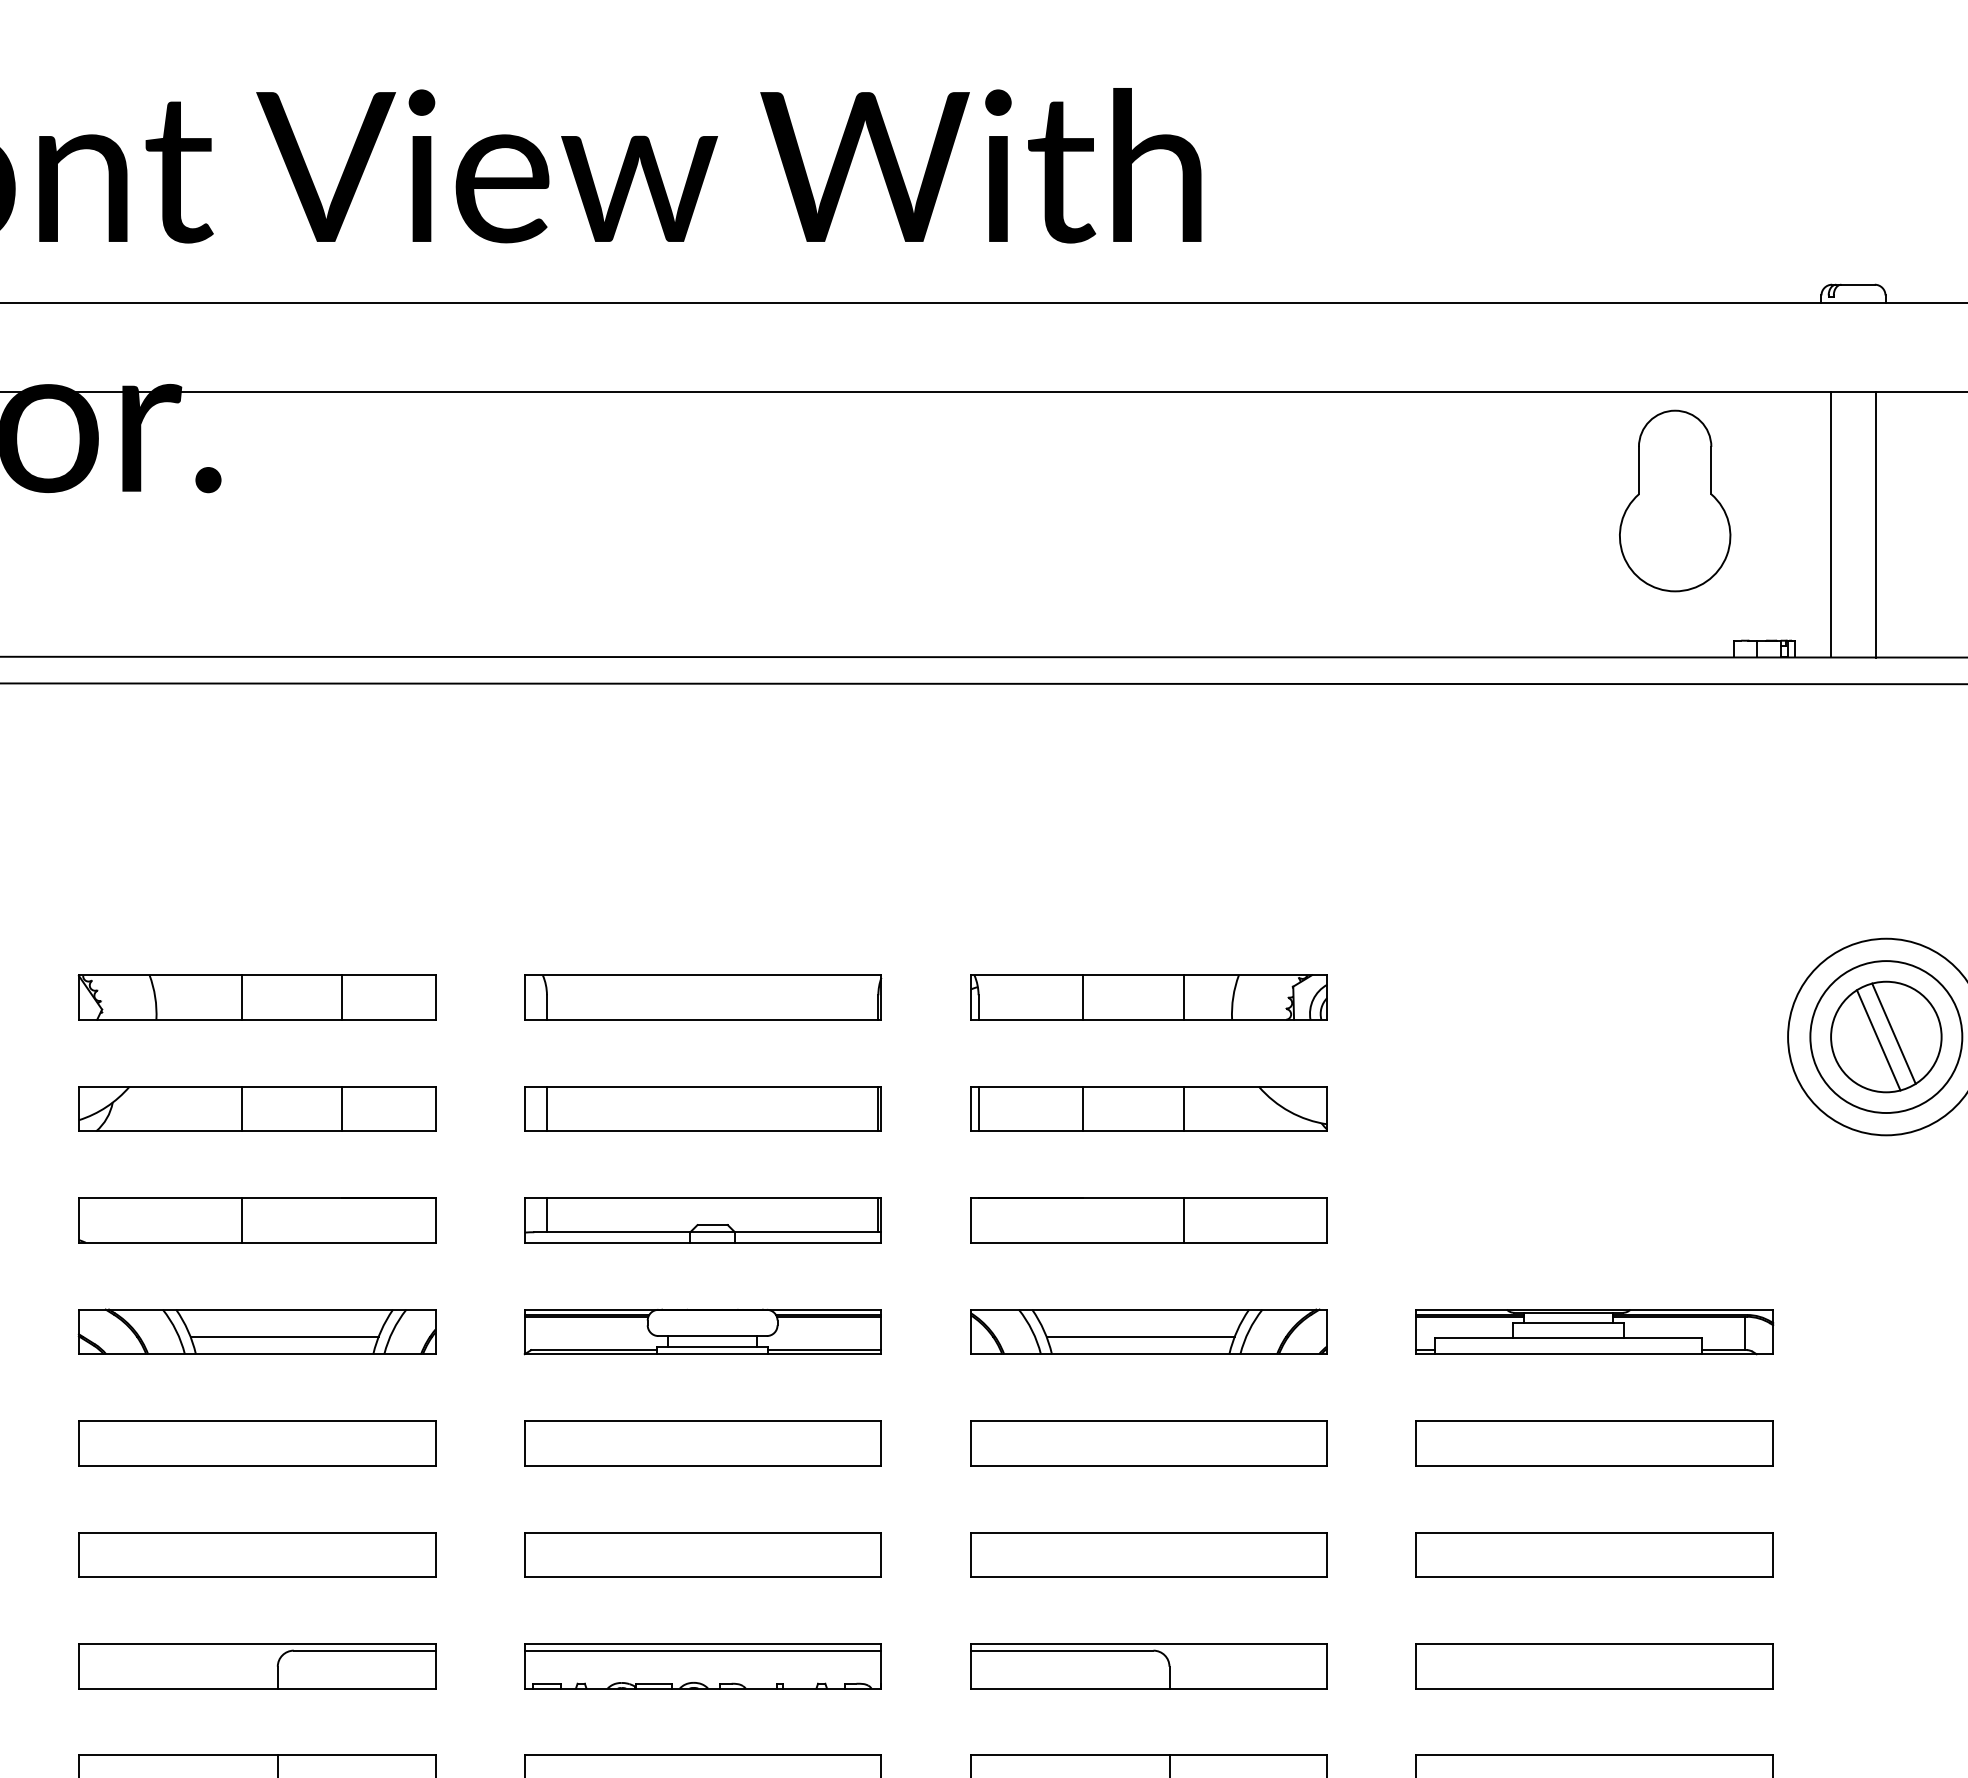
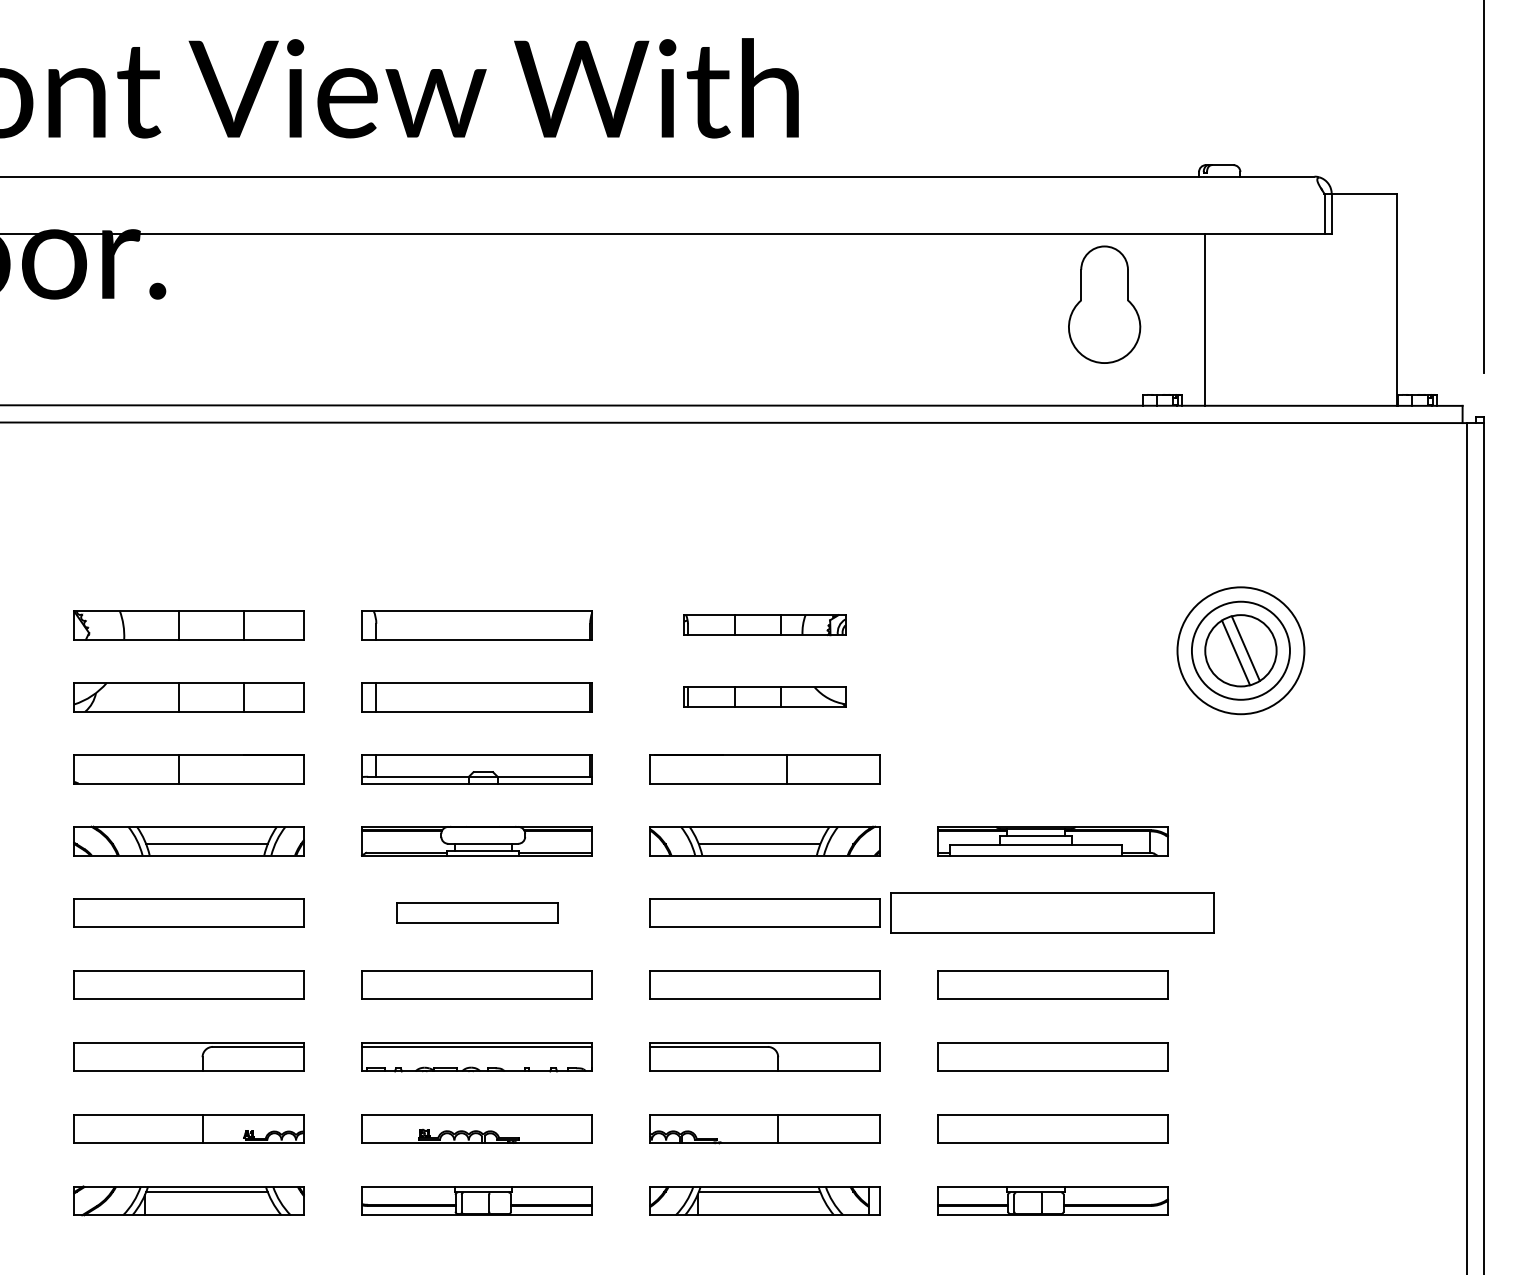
line: (1876, 523) -> (1234, 319), removed
part: (1148, 996) -> (764, 624), size x0.7
part: (1148, 1109) -> (764, 697), size x0.7
part: (702, 1442) -> (476, 912), size x0.7
part: (1594, 1442) -> (1052, 912), size x1.4

